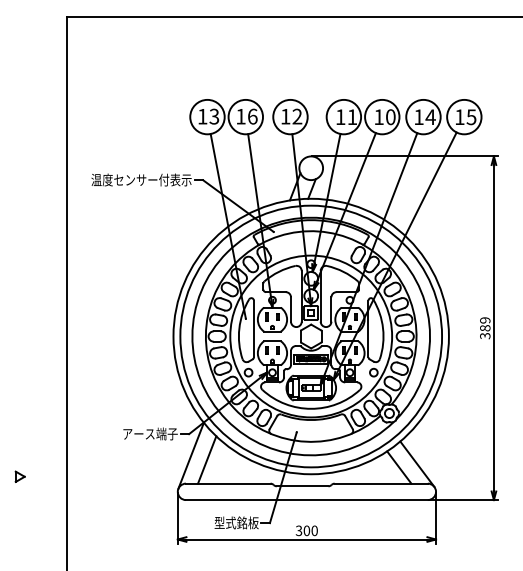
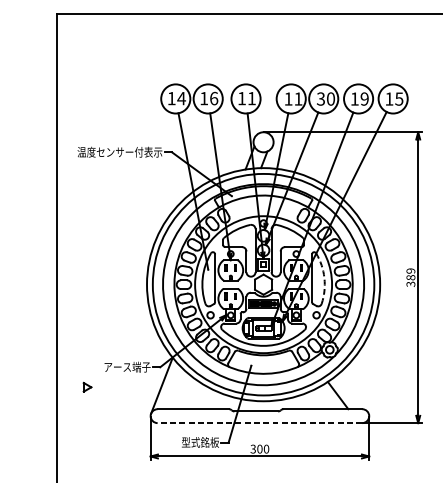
text: (214, 116) -> (181, 98), 13 -> 14
text: (297, 116) -> (251, 98), 12 -> 11
text: (378, 117) -> (320, 99), 10 -> 30
text: (430, 117) -> (364, 99), 14 -> 19
arc: (383, 328) -> (324, 277), solid -> dashed
line: (207, 459) -> (175, 388), removed
line: (417, 463) -> (353, 392), removed
part: (19, 476) -> (86, 387), moved
line: (306, 500) -> (259, 423), solid -> dashed

